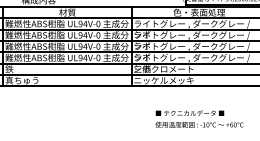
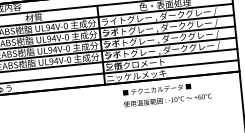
text: (199, 118) -> (167, 93), moved

